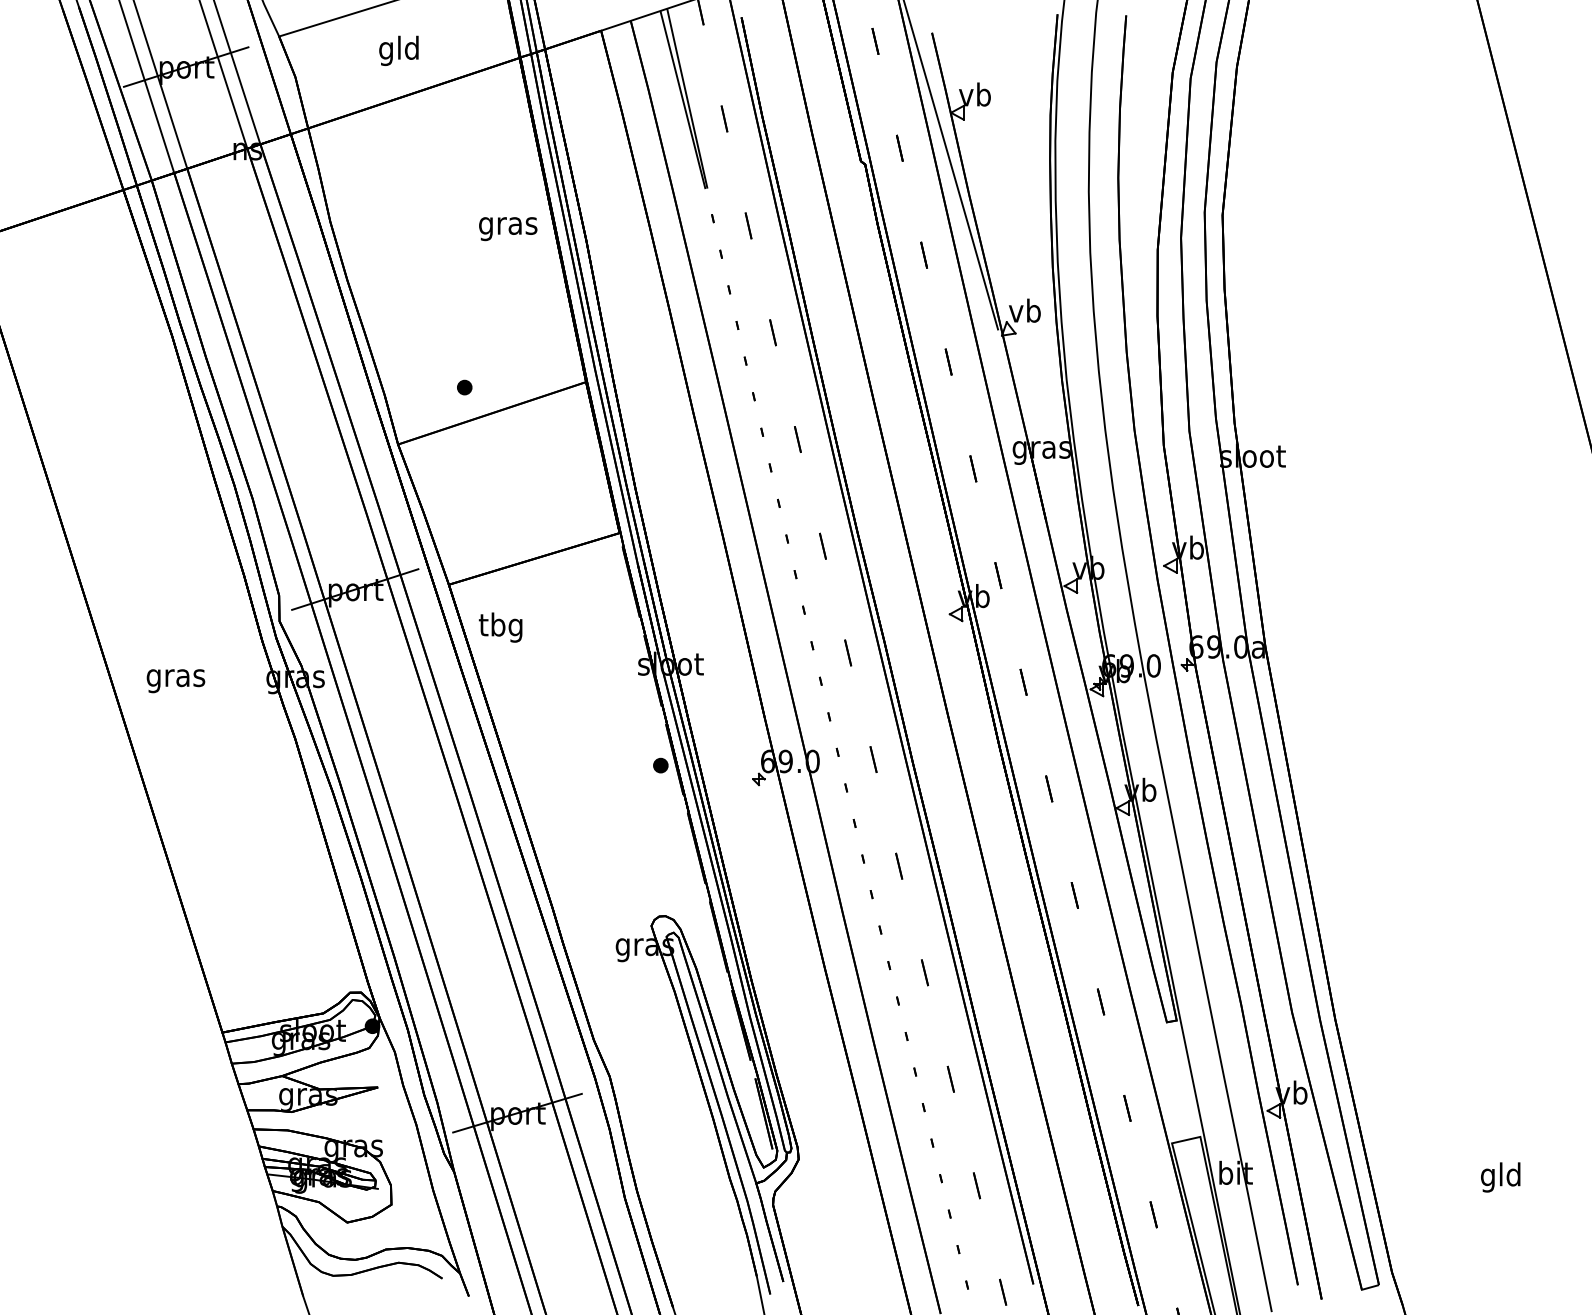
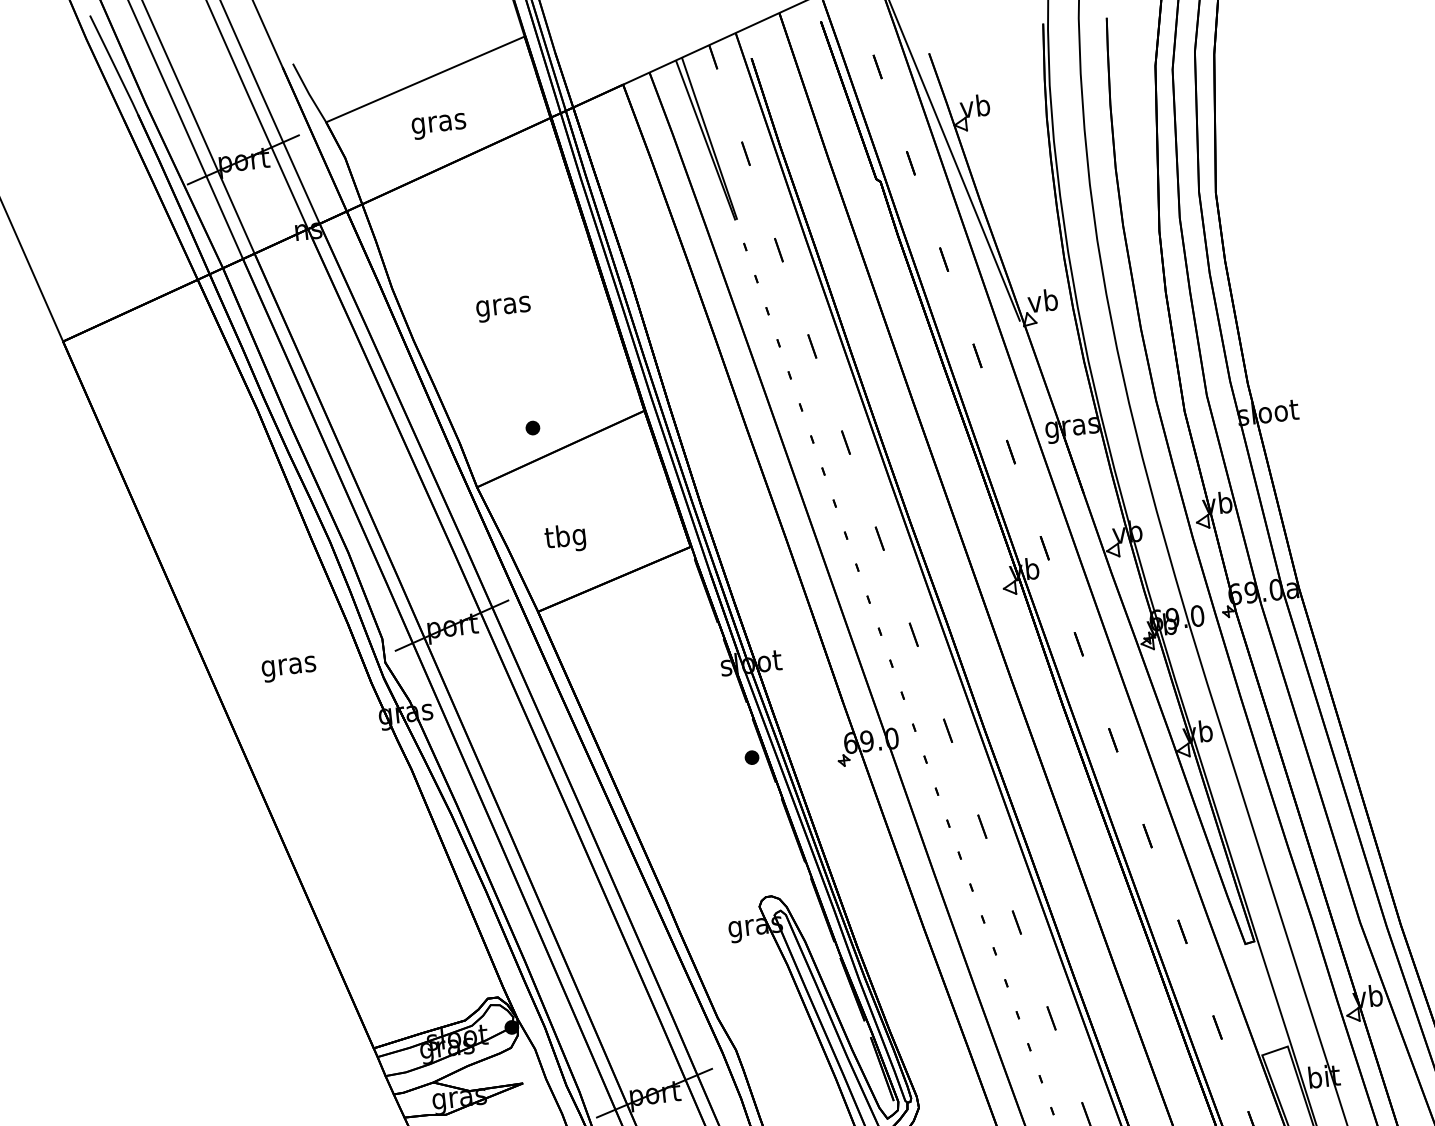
text: (399, 50) -> (438, 123), gld -> gras
text: (508, 229) -> (503, 309), moved
text: (500, 627) -> (565, 538), moved
text: (175, 681) -> (288, 669), moved

